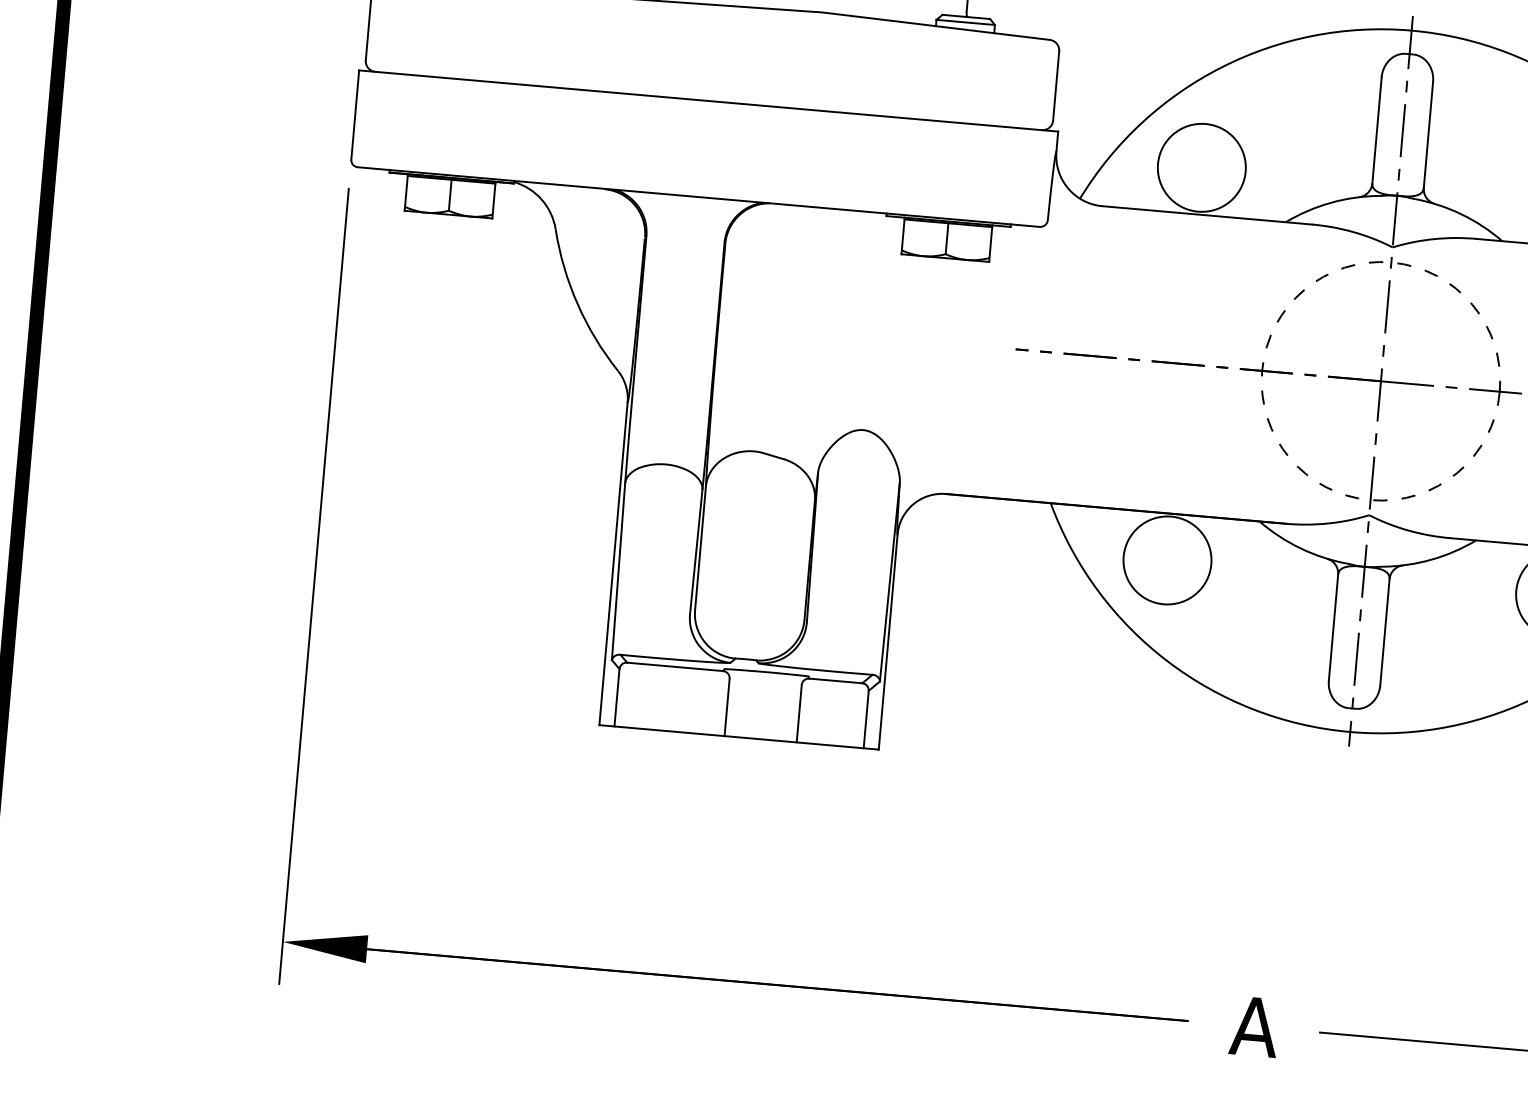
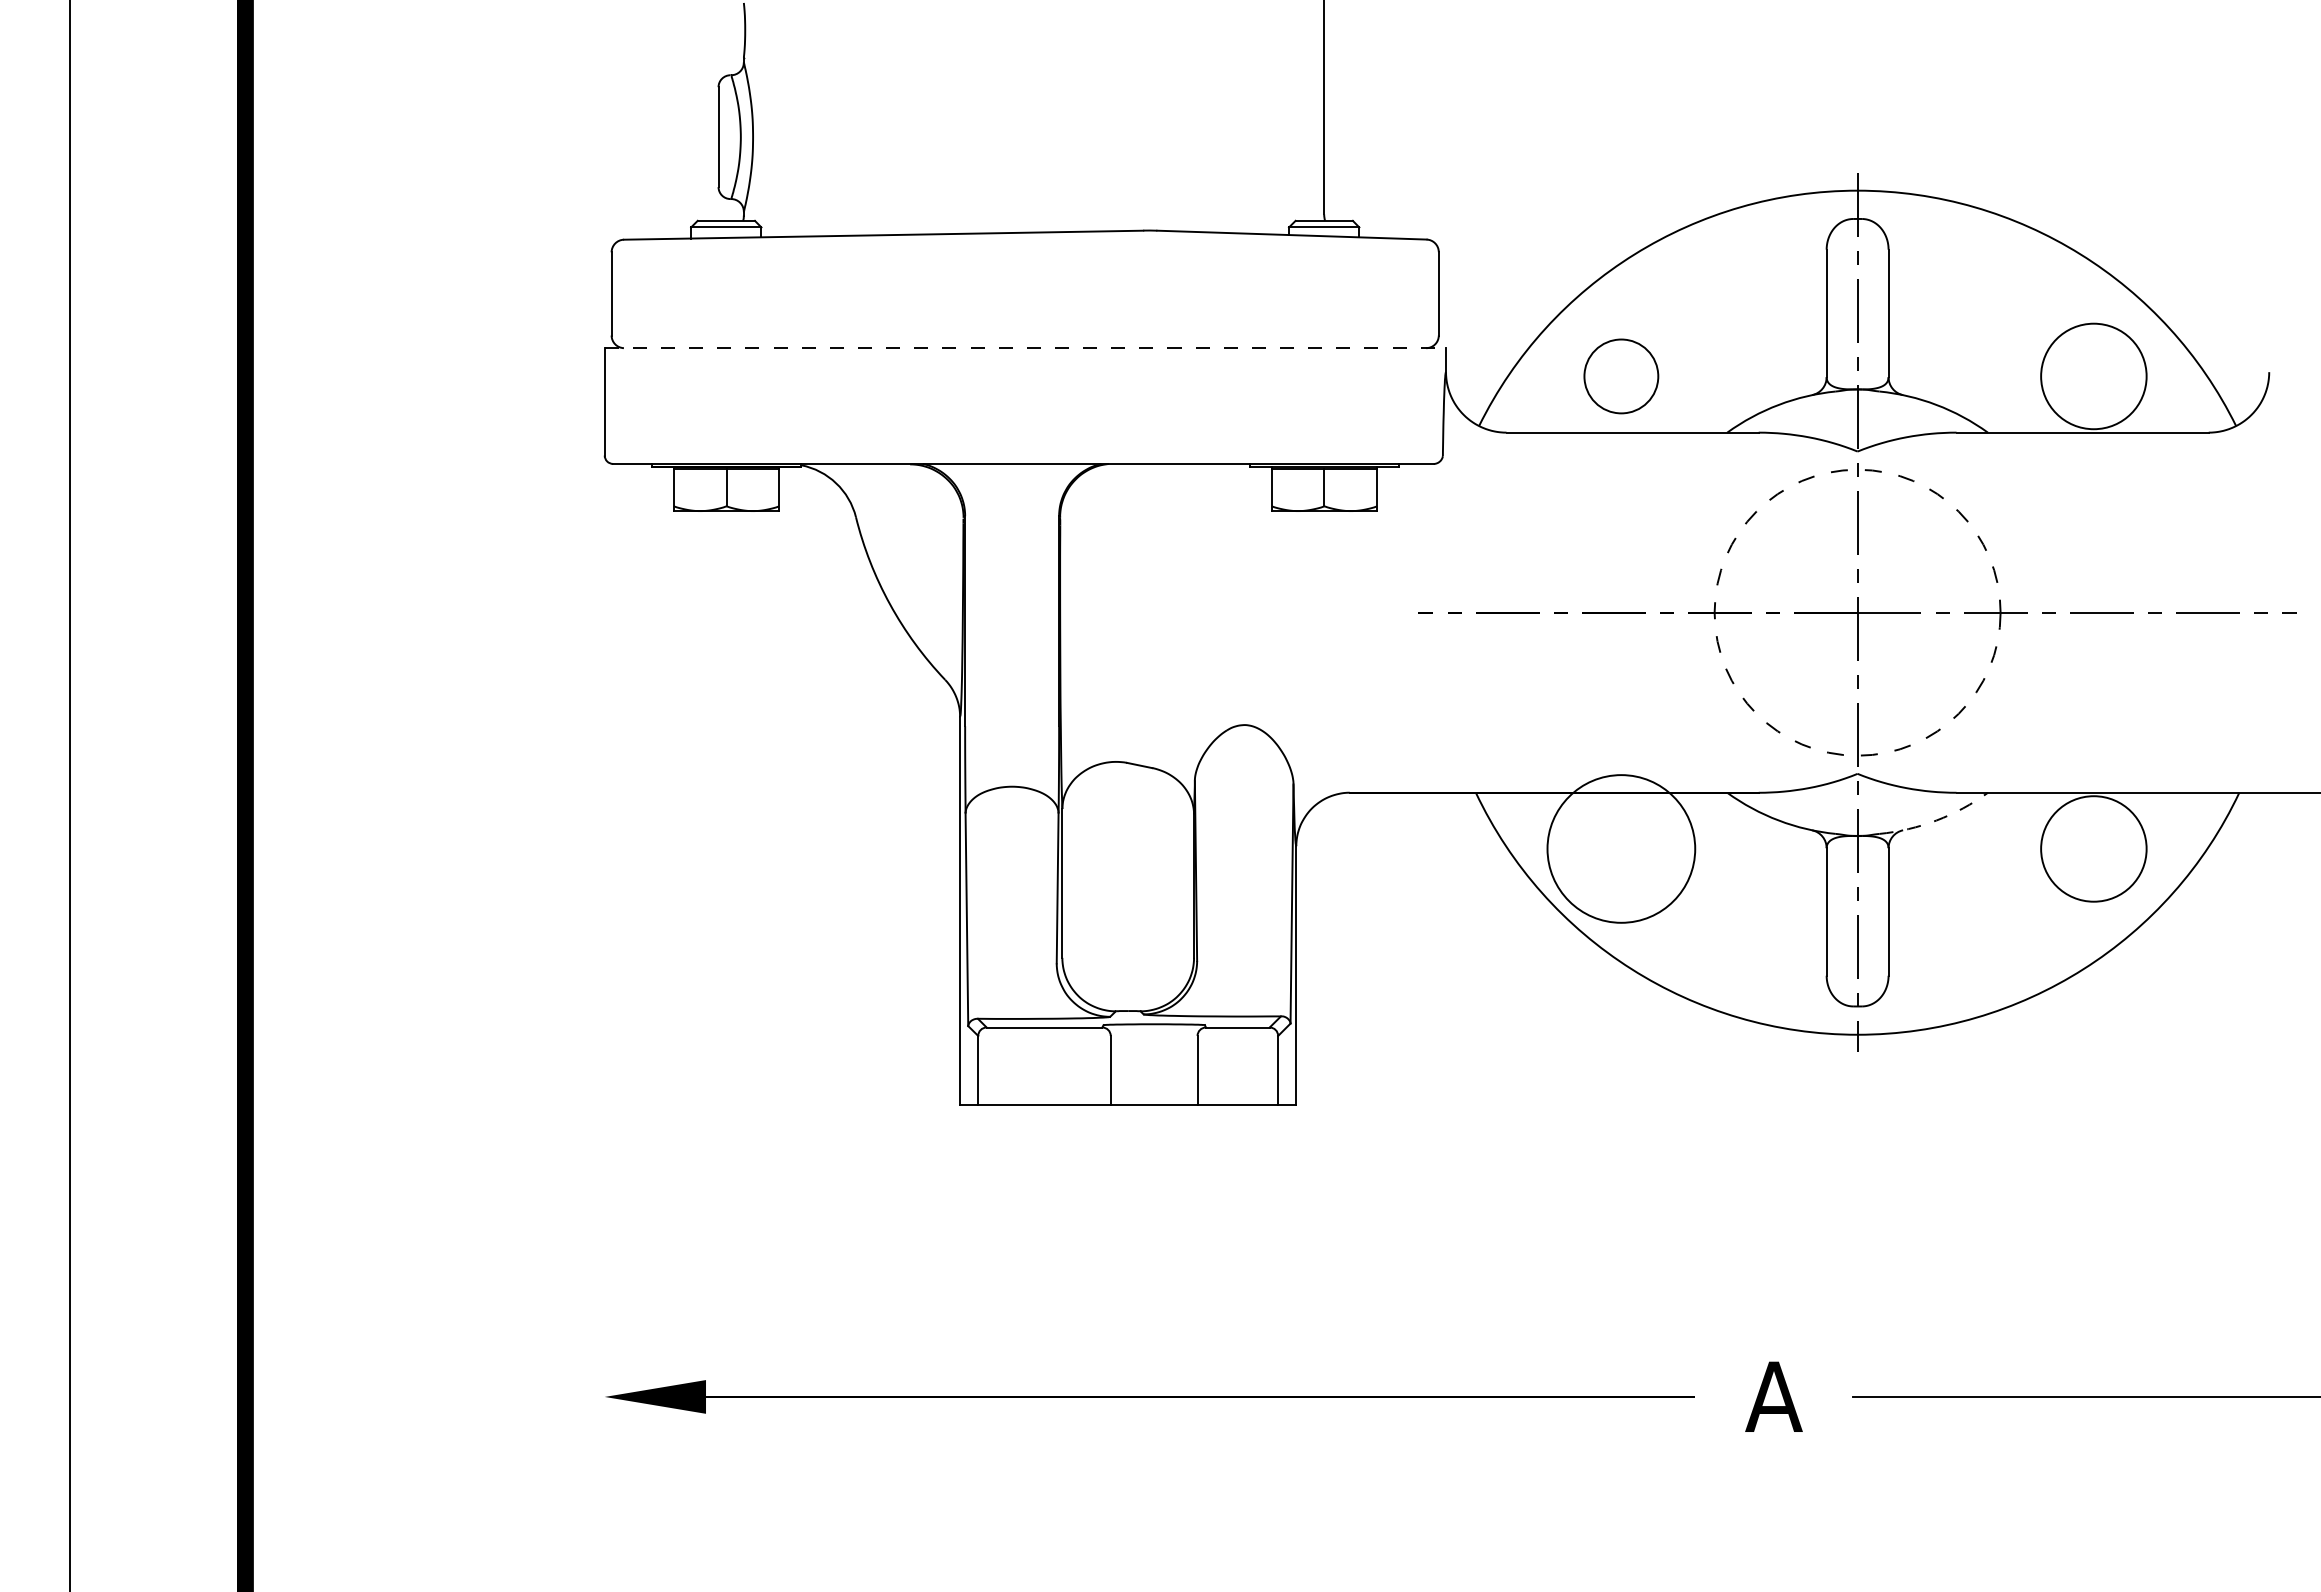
line: (708, 101) -> (1025, 348), solid -> dashed
circle: (1201, 167) -> (1621, 376), size x0.7
arc: (1431, 559) -> (1936, 820), solid -> dashed
circle: (1167, 560) -> (1621, 848), size x1.4
line: (313, 585) -> (604, 968), removed

